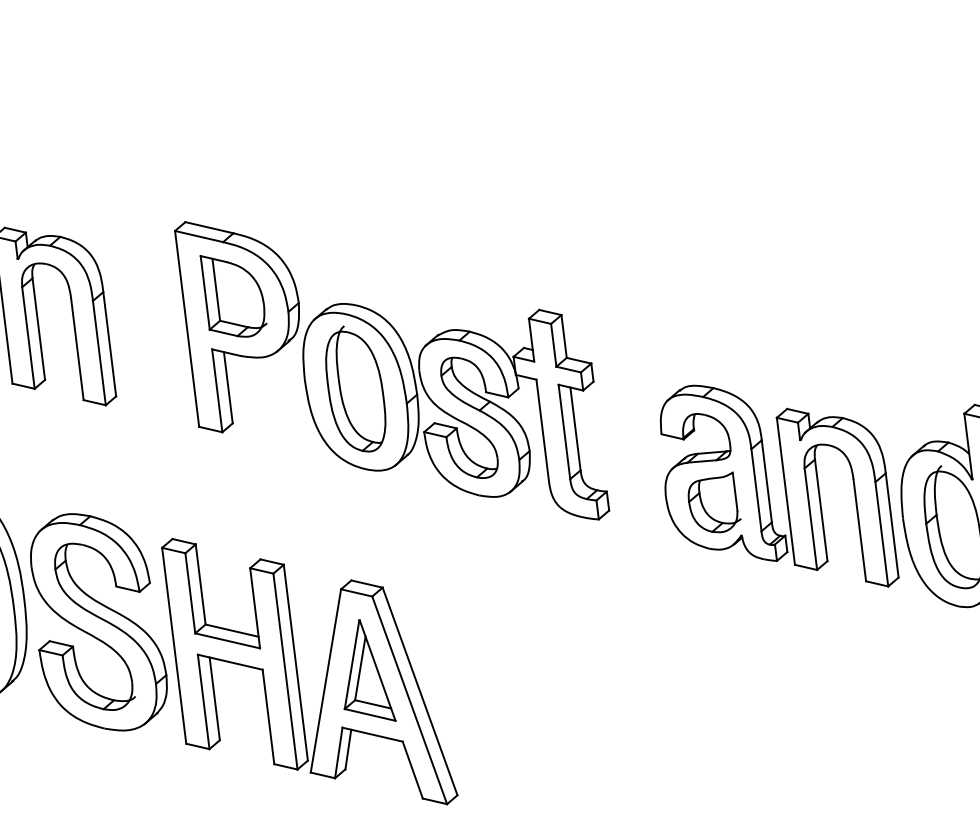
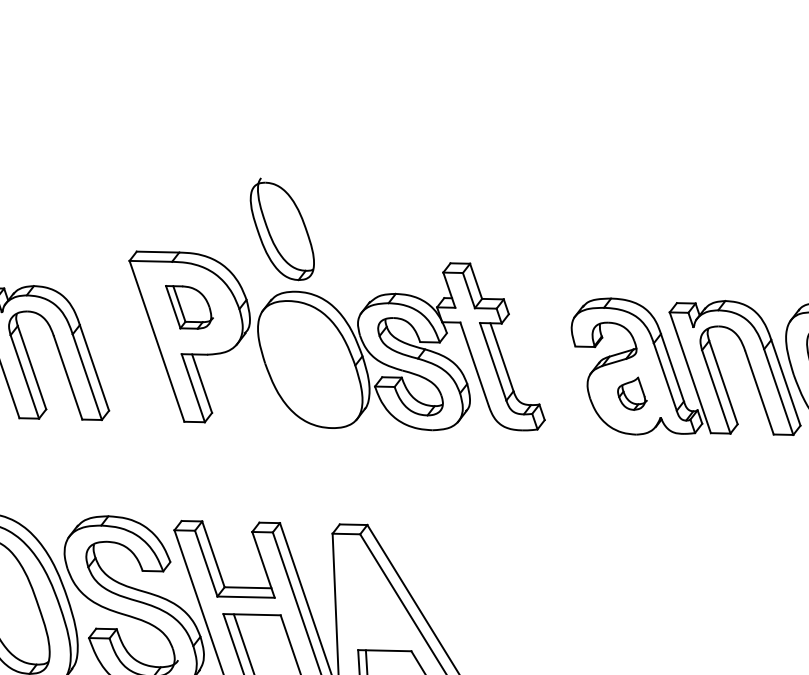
part: (233, 296) -> (190, 305), size x0.7
part: (355, 388) -> (281, 228), moved
part: (714, 502) -> (632, 394), size x0.6
part: (369, 670) -> (370, 597), removed

